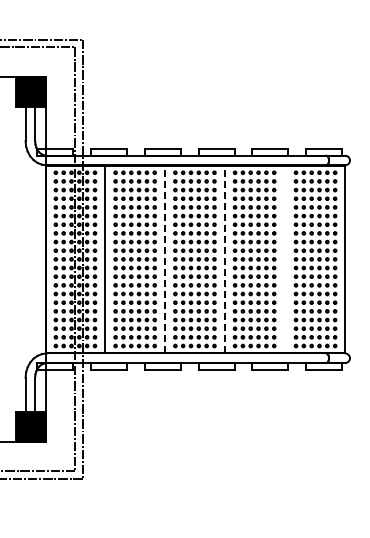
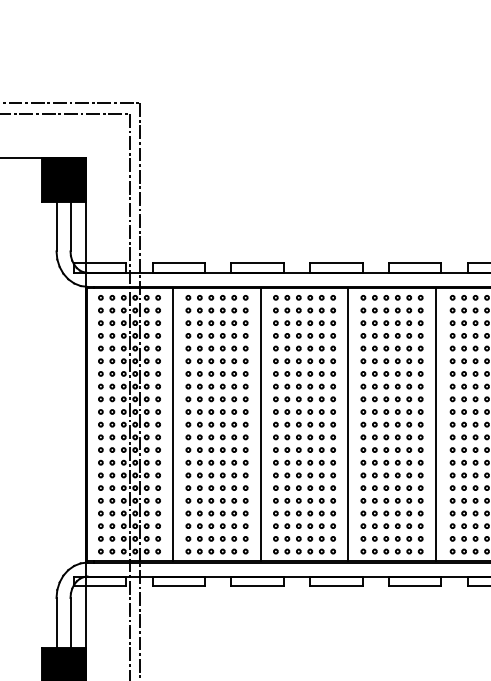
line: (165, 258) -> (261, 423), dashed -> solid
line: (224, 258) -> (347, 423), dashed -> solid
line: (284, 259) -> (435, 424), added

